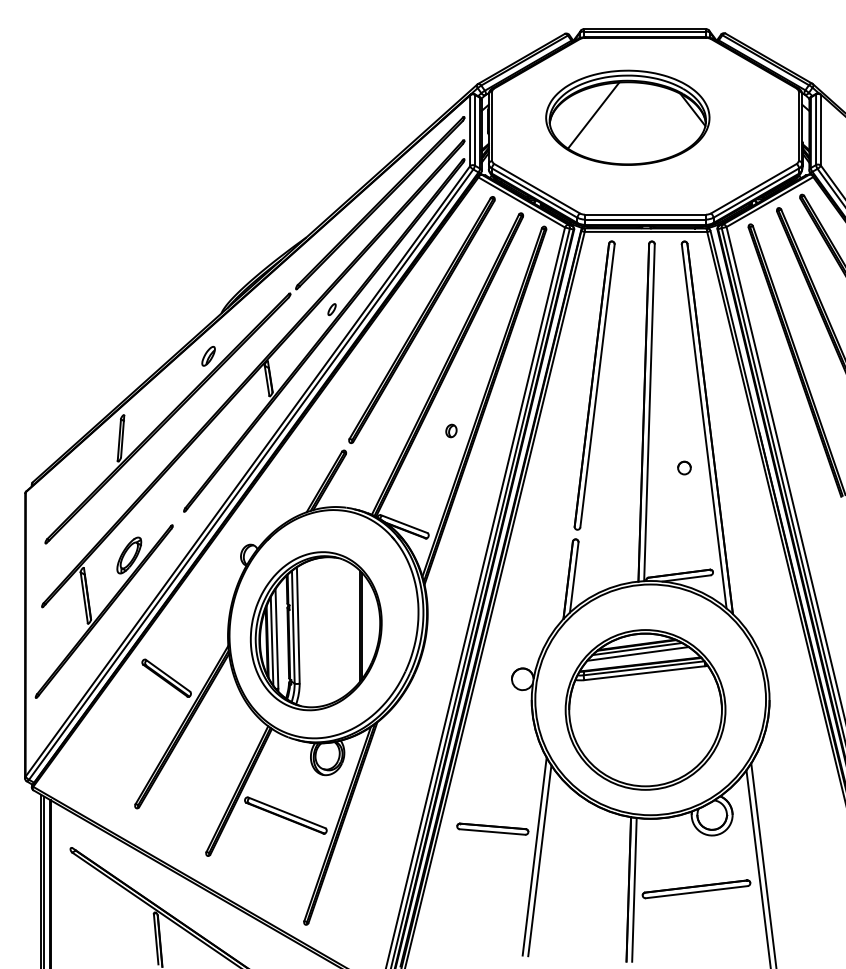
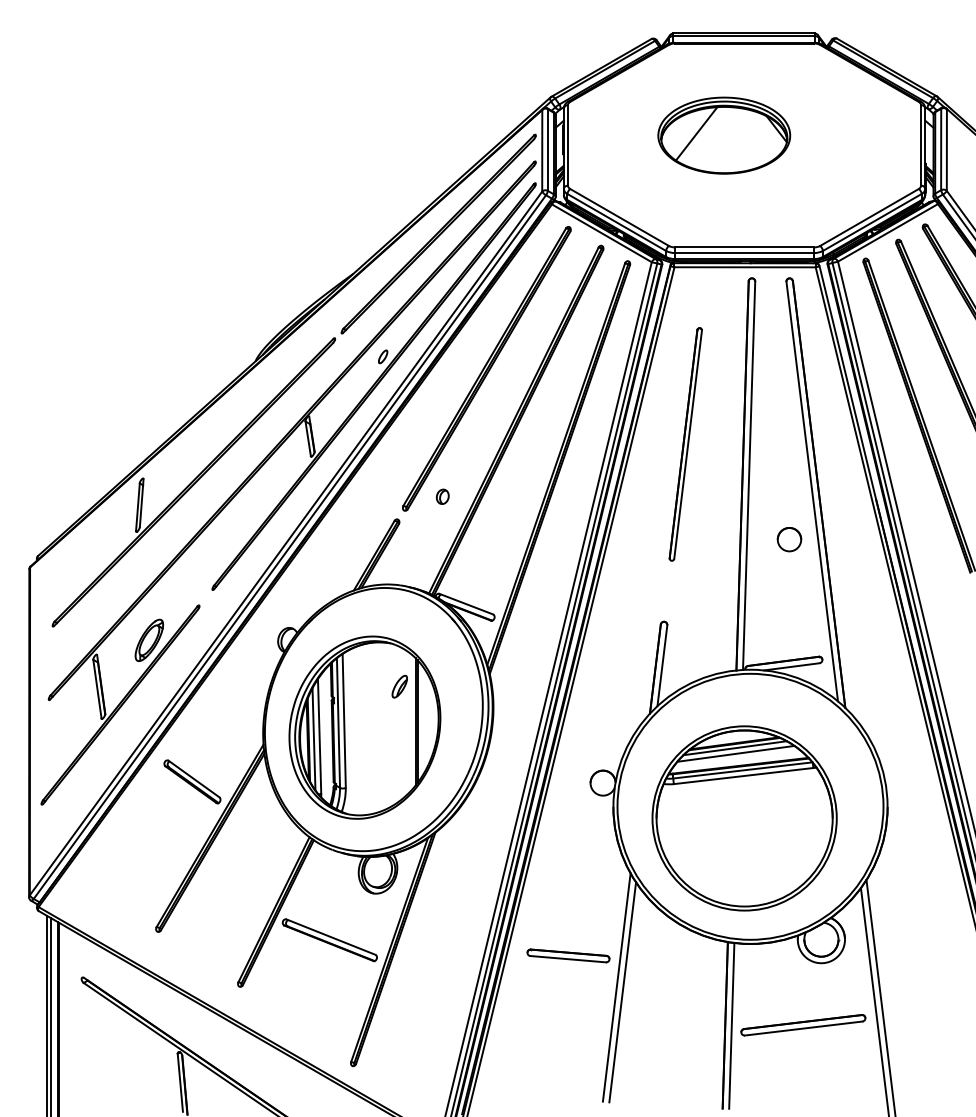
part: (628, 117) -> (724, 135), size x0.7
part: (208, 356) -> (399, 686), moved
part: (594, 385) -> (685, 444), size x0.7
part: (451, 430) -> (442, 496), moved
circle: (684, 468) -> (789, 539), size x1.6

